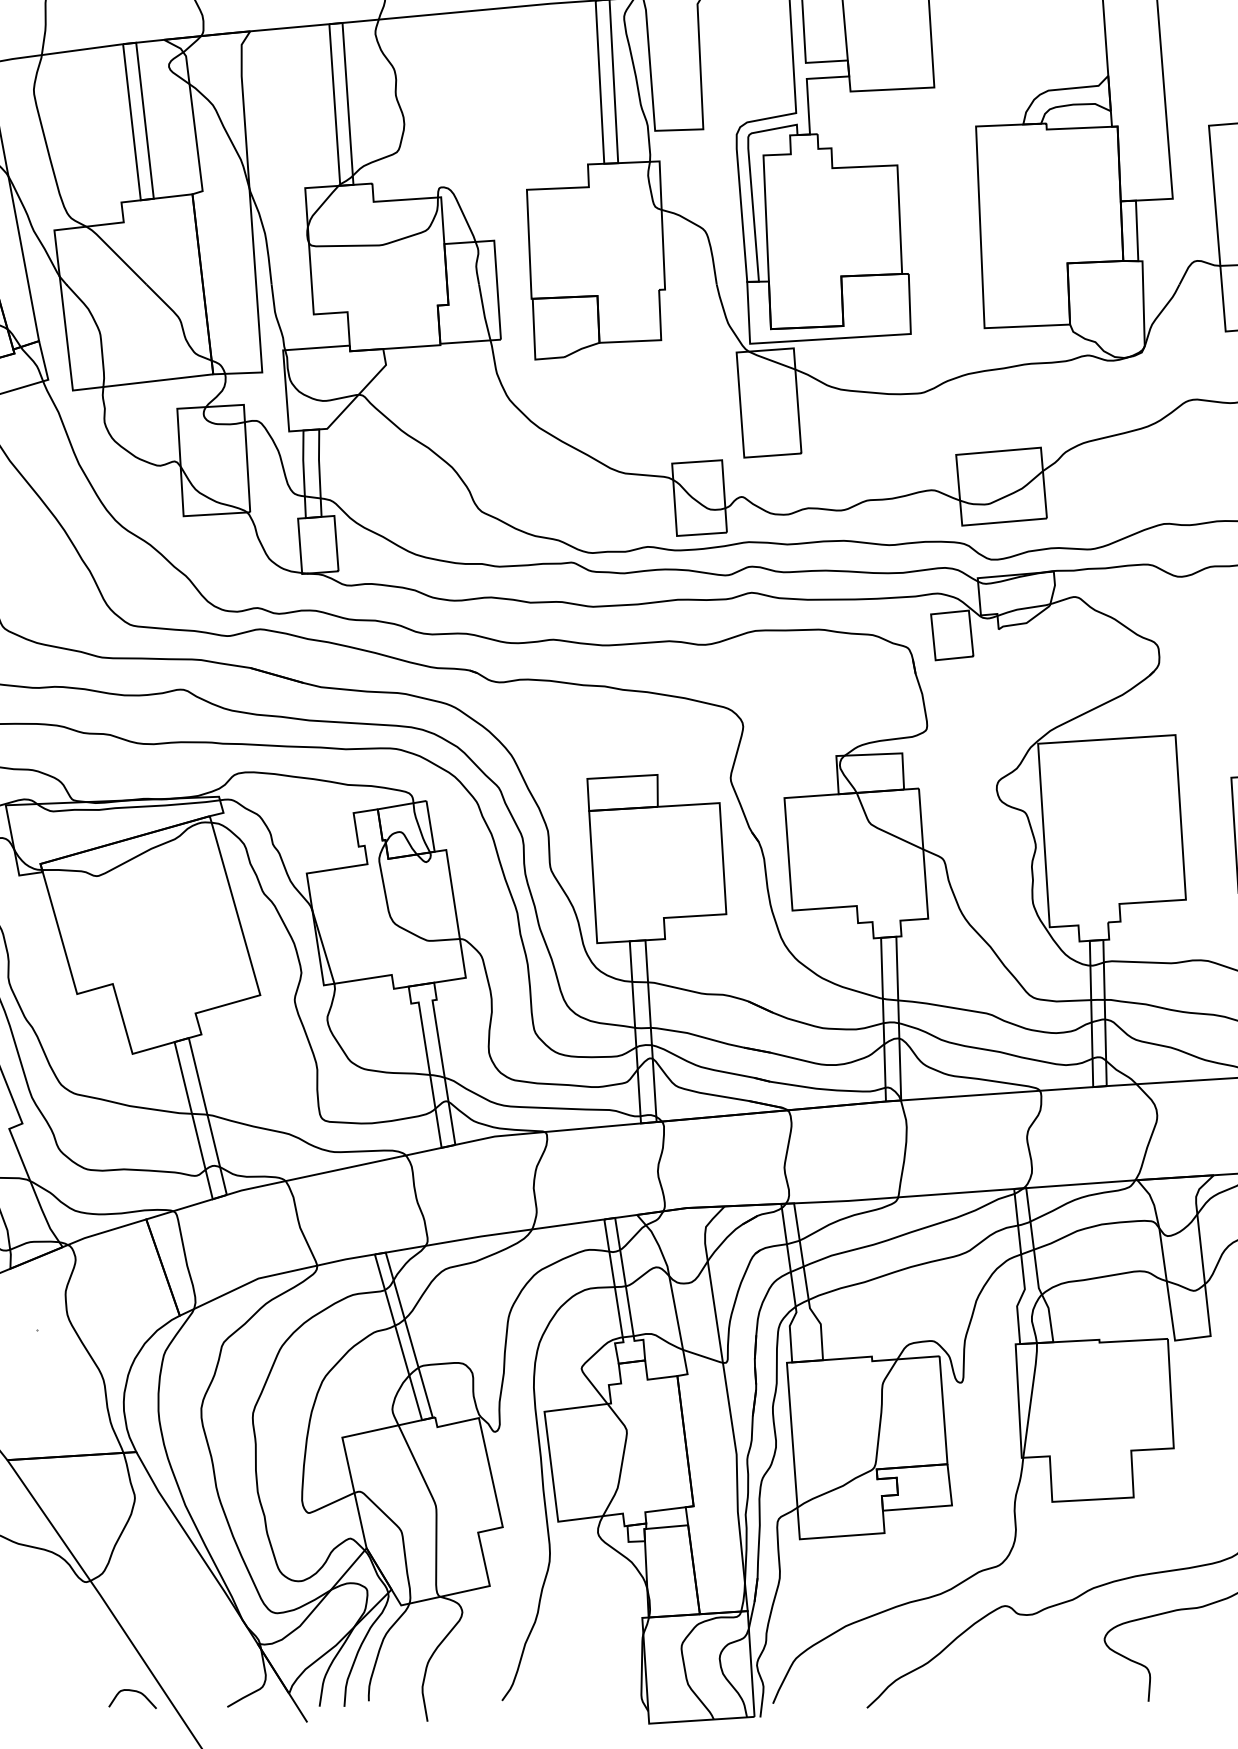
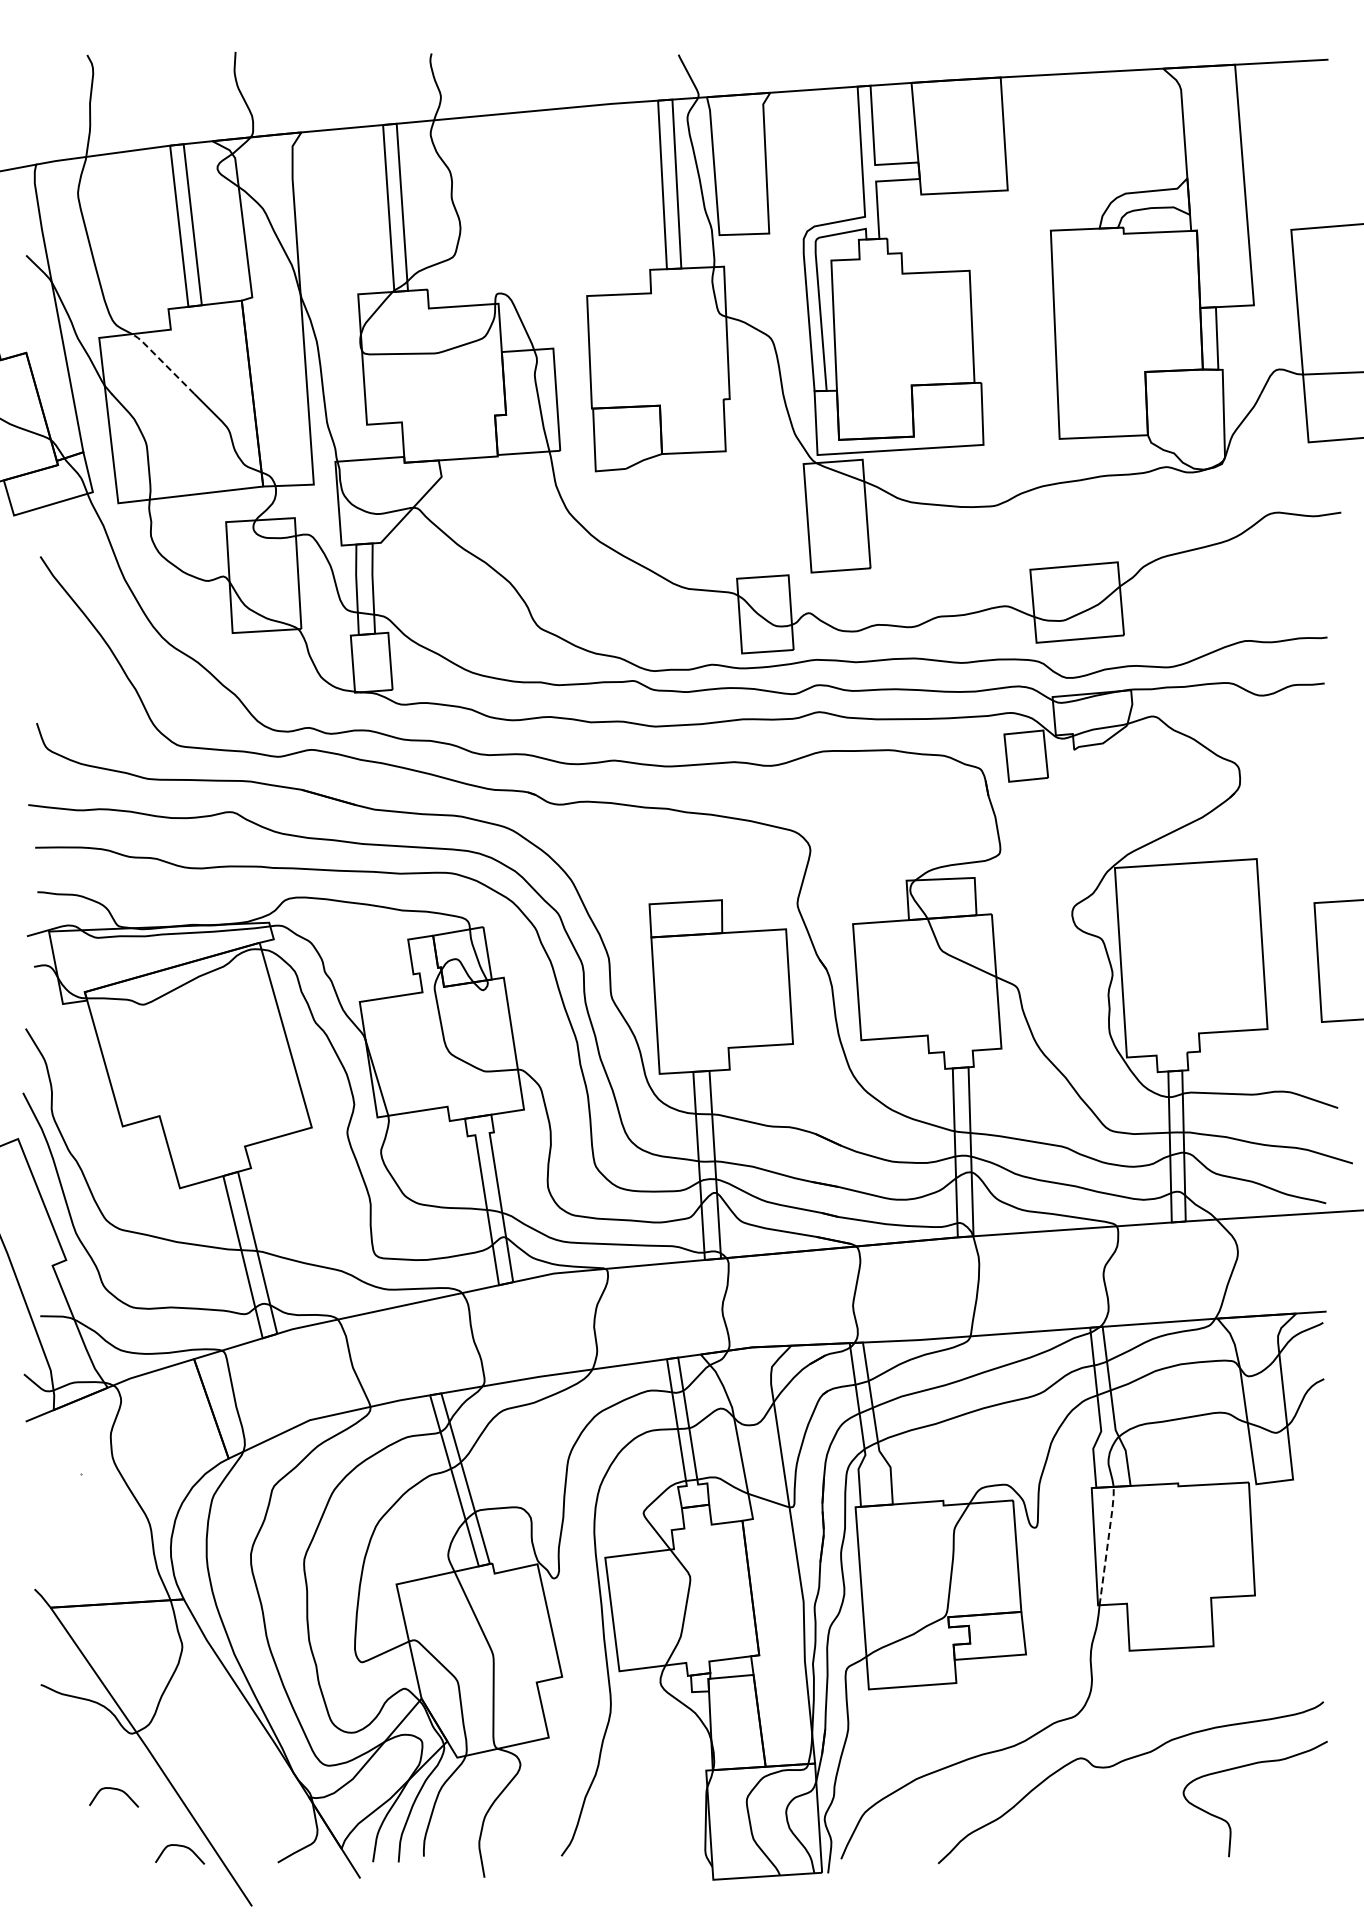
line: (115, 254) -> (162, 362), solid -> dashed
line: (1030, 1398) -> (1107, 1544), solid -> dashed
curve: (72, 1637) -> (117, 1790), added

